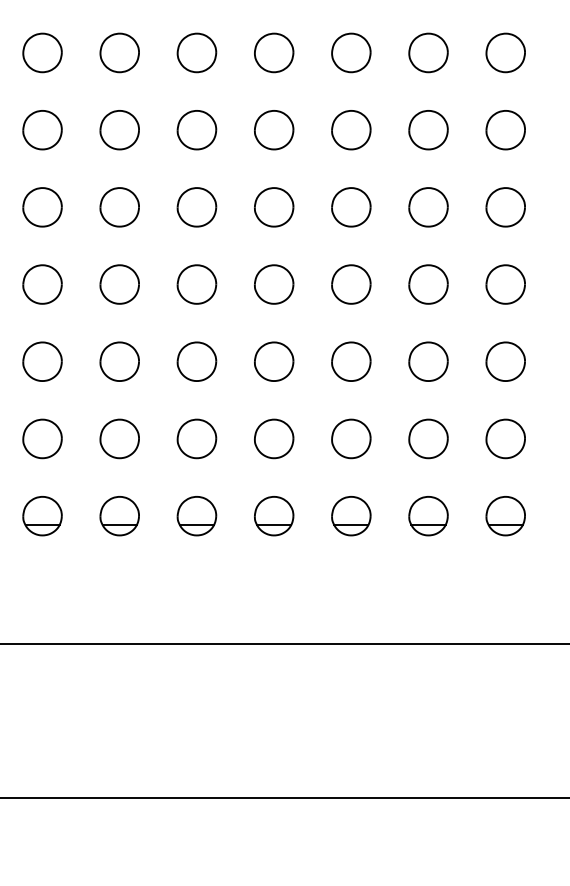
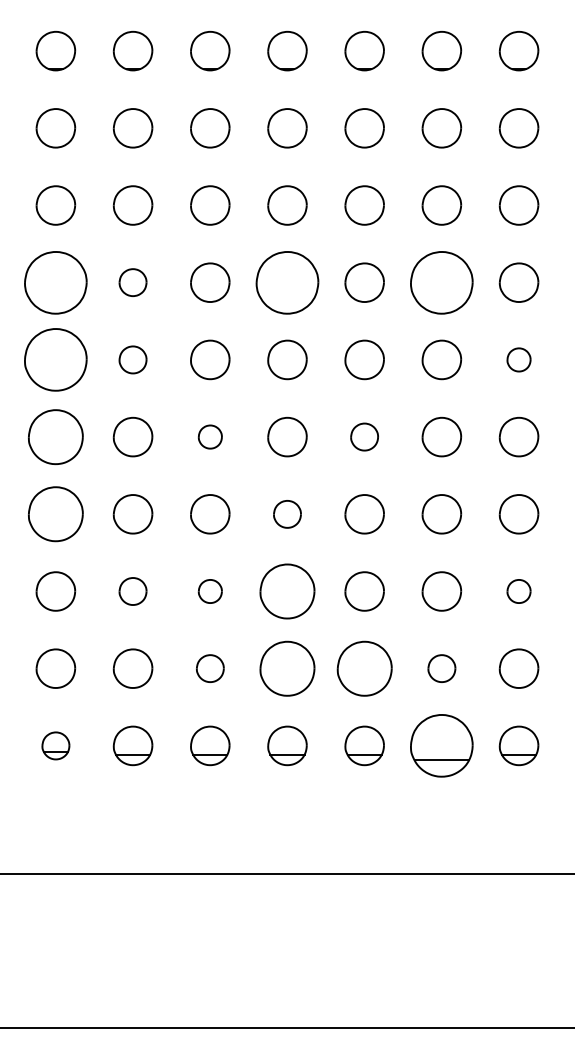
part: (42, 52) -> (55, 282), size x1.6
part: (119, 52) -> (132, 282), size x0.7
part: (274, 52) -> (287, 282), size x1.6
part: (428, 52) -> (441, 282), size x1.6
part: (42, 129) -> (55, 359), size x1.6
part: (119, 129) -> (132, 359), size x0.7
part: (505, 129) -> (518, 359), size x0.6
part: (42, 206) -> (55, 436), size x1.4
part: (197, 206) -> (210, 436), size x0.6
part: (351, 206) -> (364, 436), size x0.7
part: (42, 284) -> (55, 514), size x1.4
part: (274, 284) -> (287, 514), size x0.7
part: (119, 361) -> (132, 591), size x0.7
part: (197, 361) -> (210, 591), size x0.6
part: (274, 361) -> (287, 591), size x1.4
part: (505, 361) -> (518, 591), size x0.6
part: (197, 438) -> (210, 668), size x0.7
part: (274, 438) -> (287, 668), size x1.4
part: (351, 438) -> (364, 668), size x1.4
part: (428, 438) -> (441, 668), size x0.7
part: (42, 515) -> (55, 745), size x0.7
part: (428, 515) -> (441, 745), size x1.6

